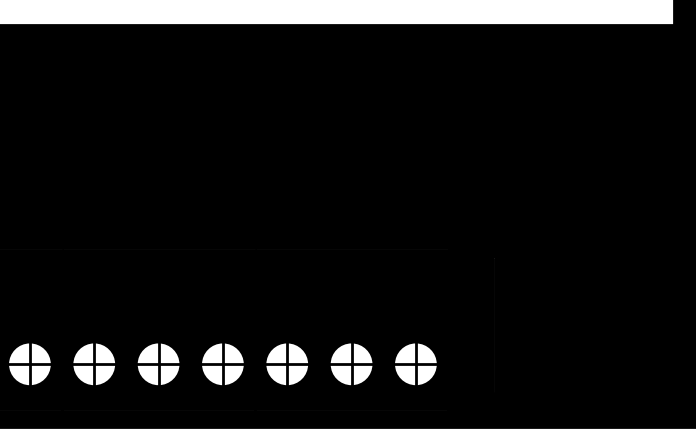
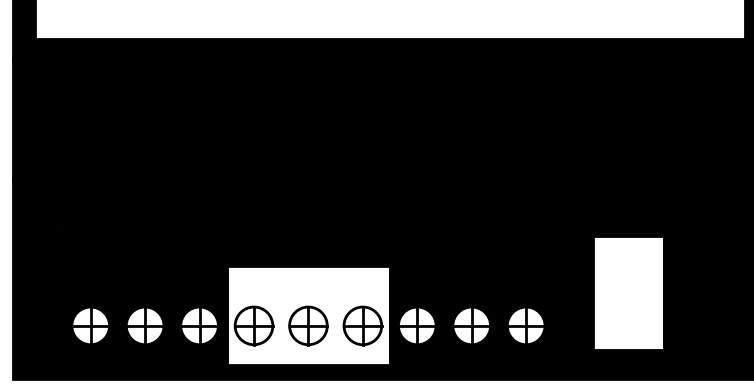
fill: (535, 324) -> (627, 292), removed
fill: (158, 352) -> (308, 315), removed

